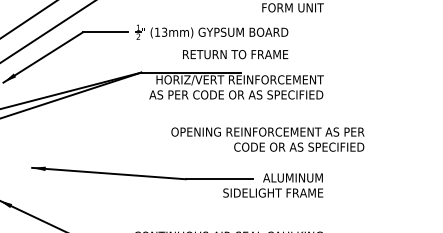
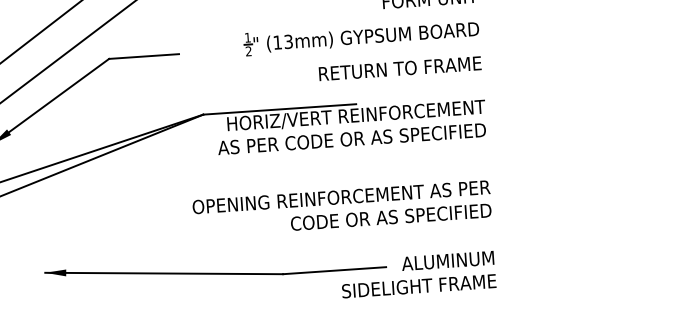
part: (211, 41) -> (361, 51), moved
text: (267, 139) -> (341, 208), moved

